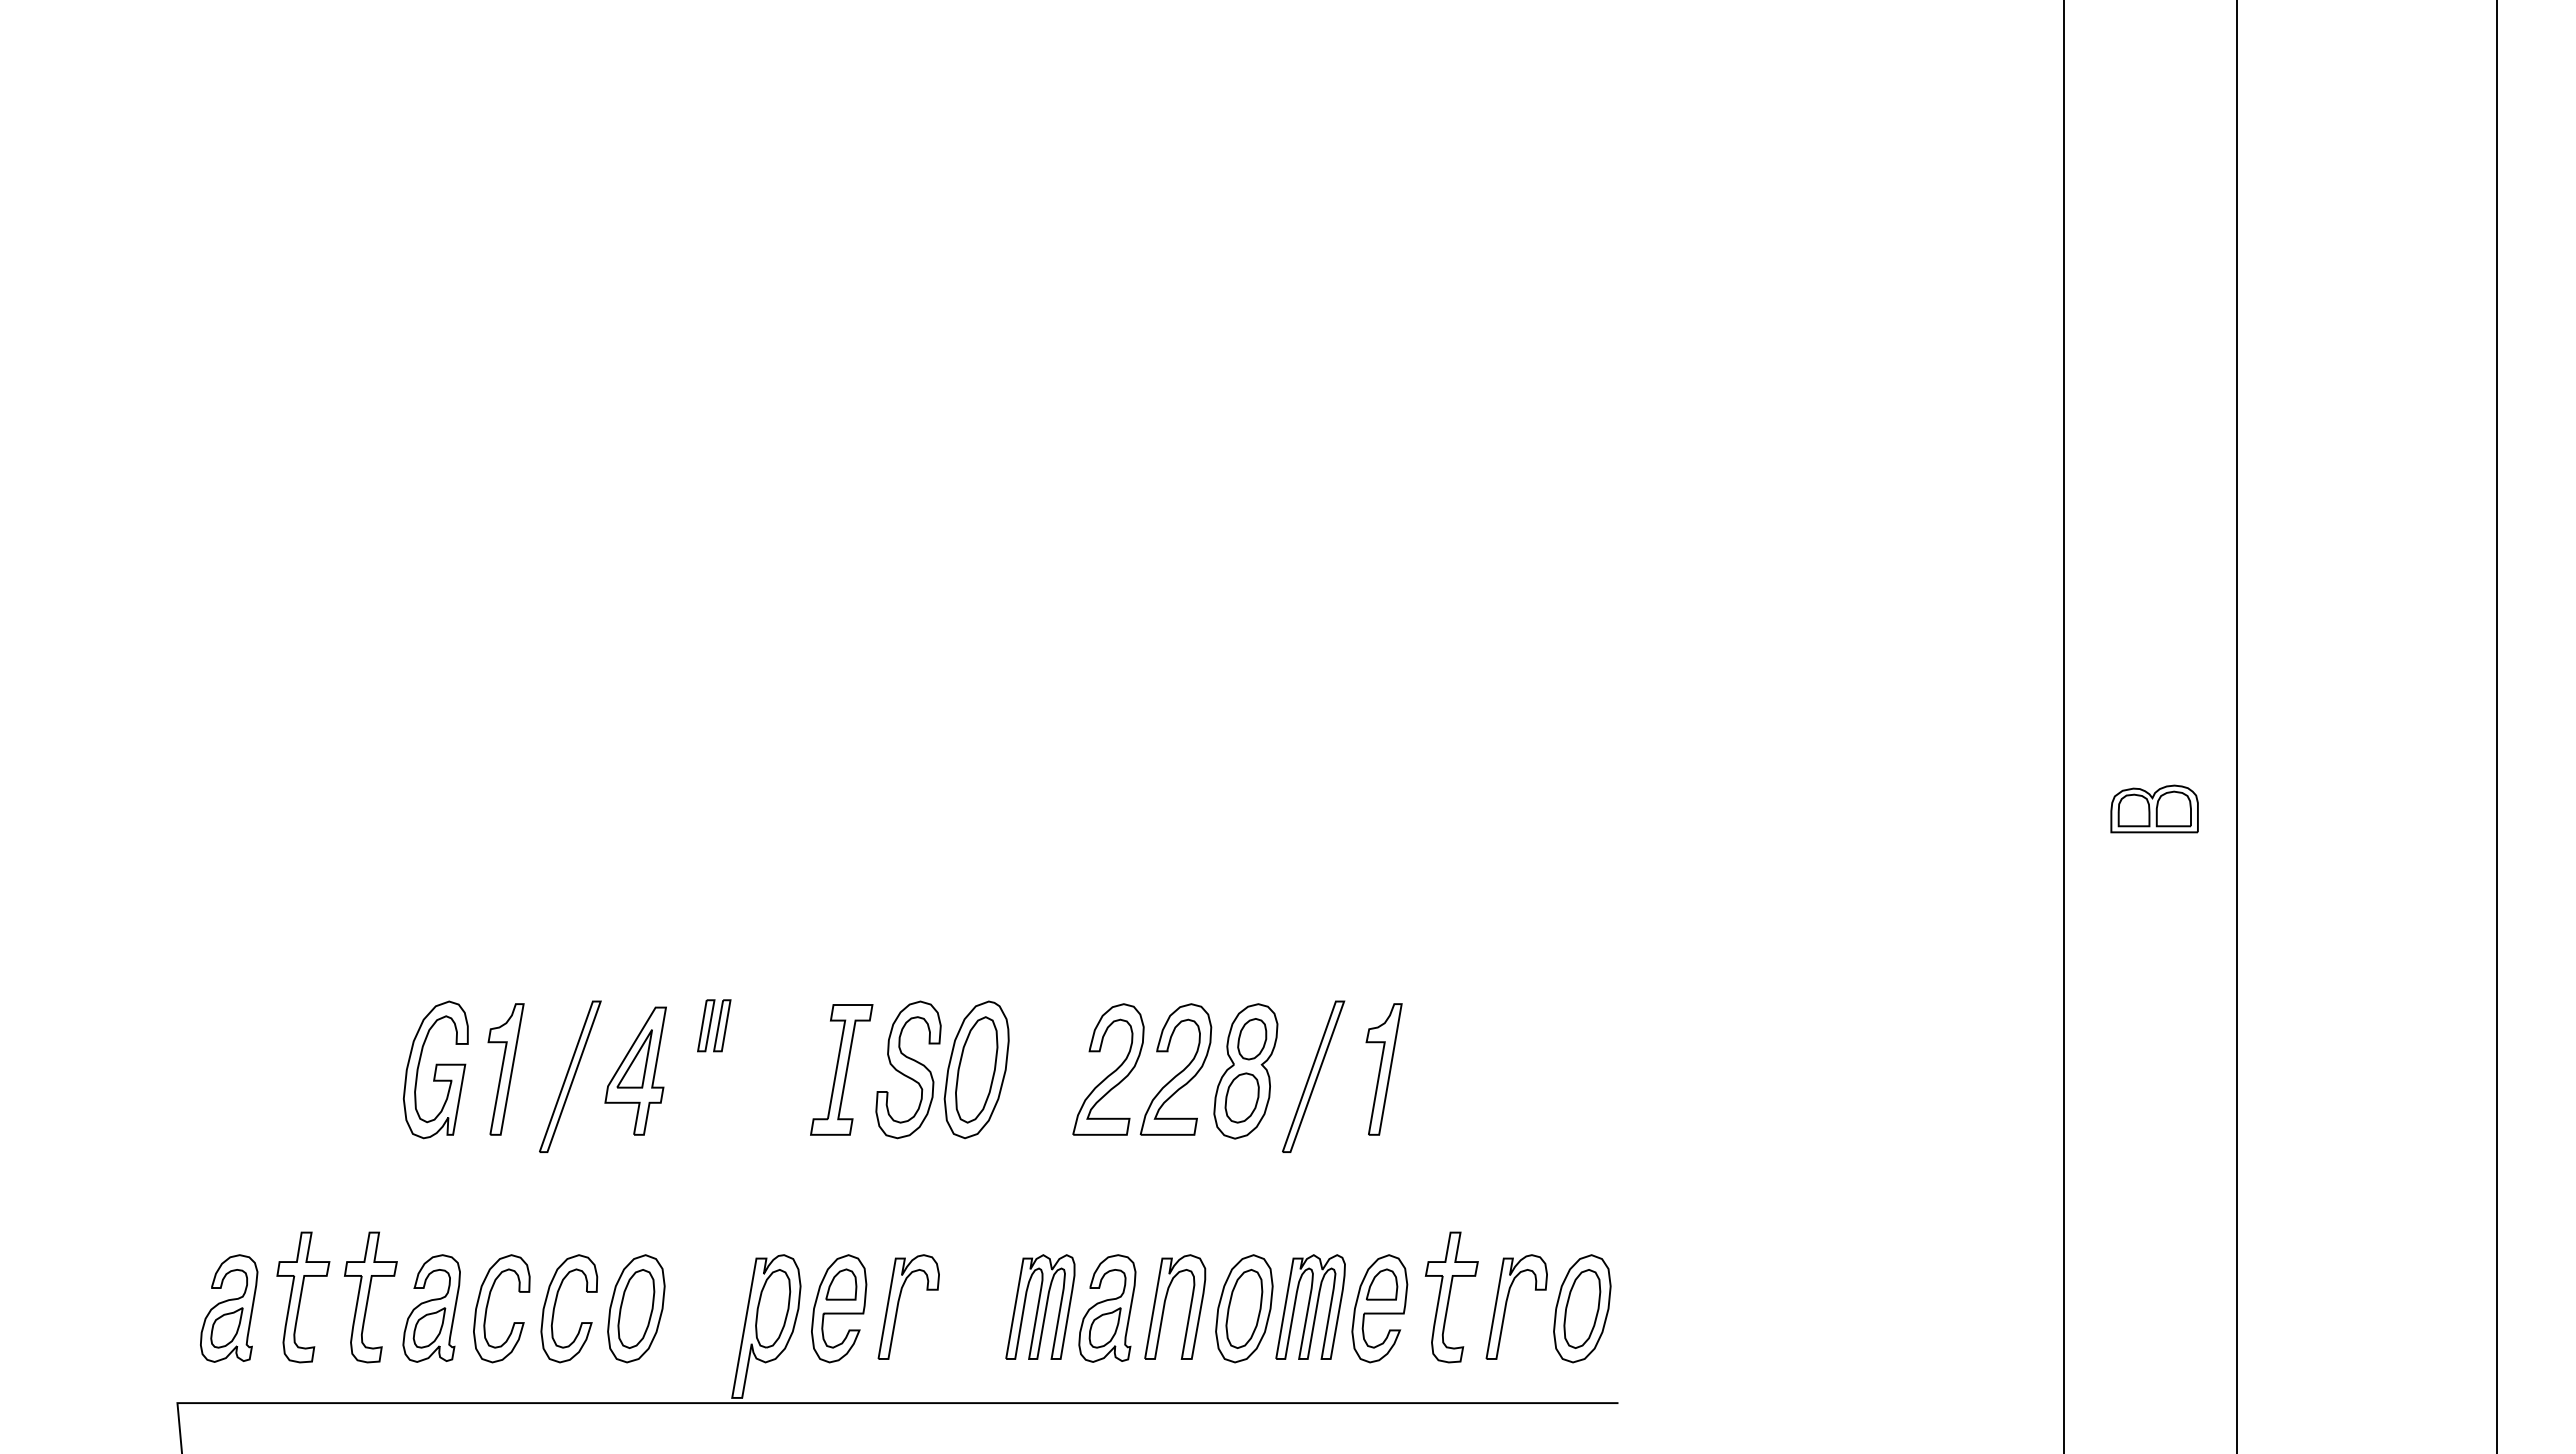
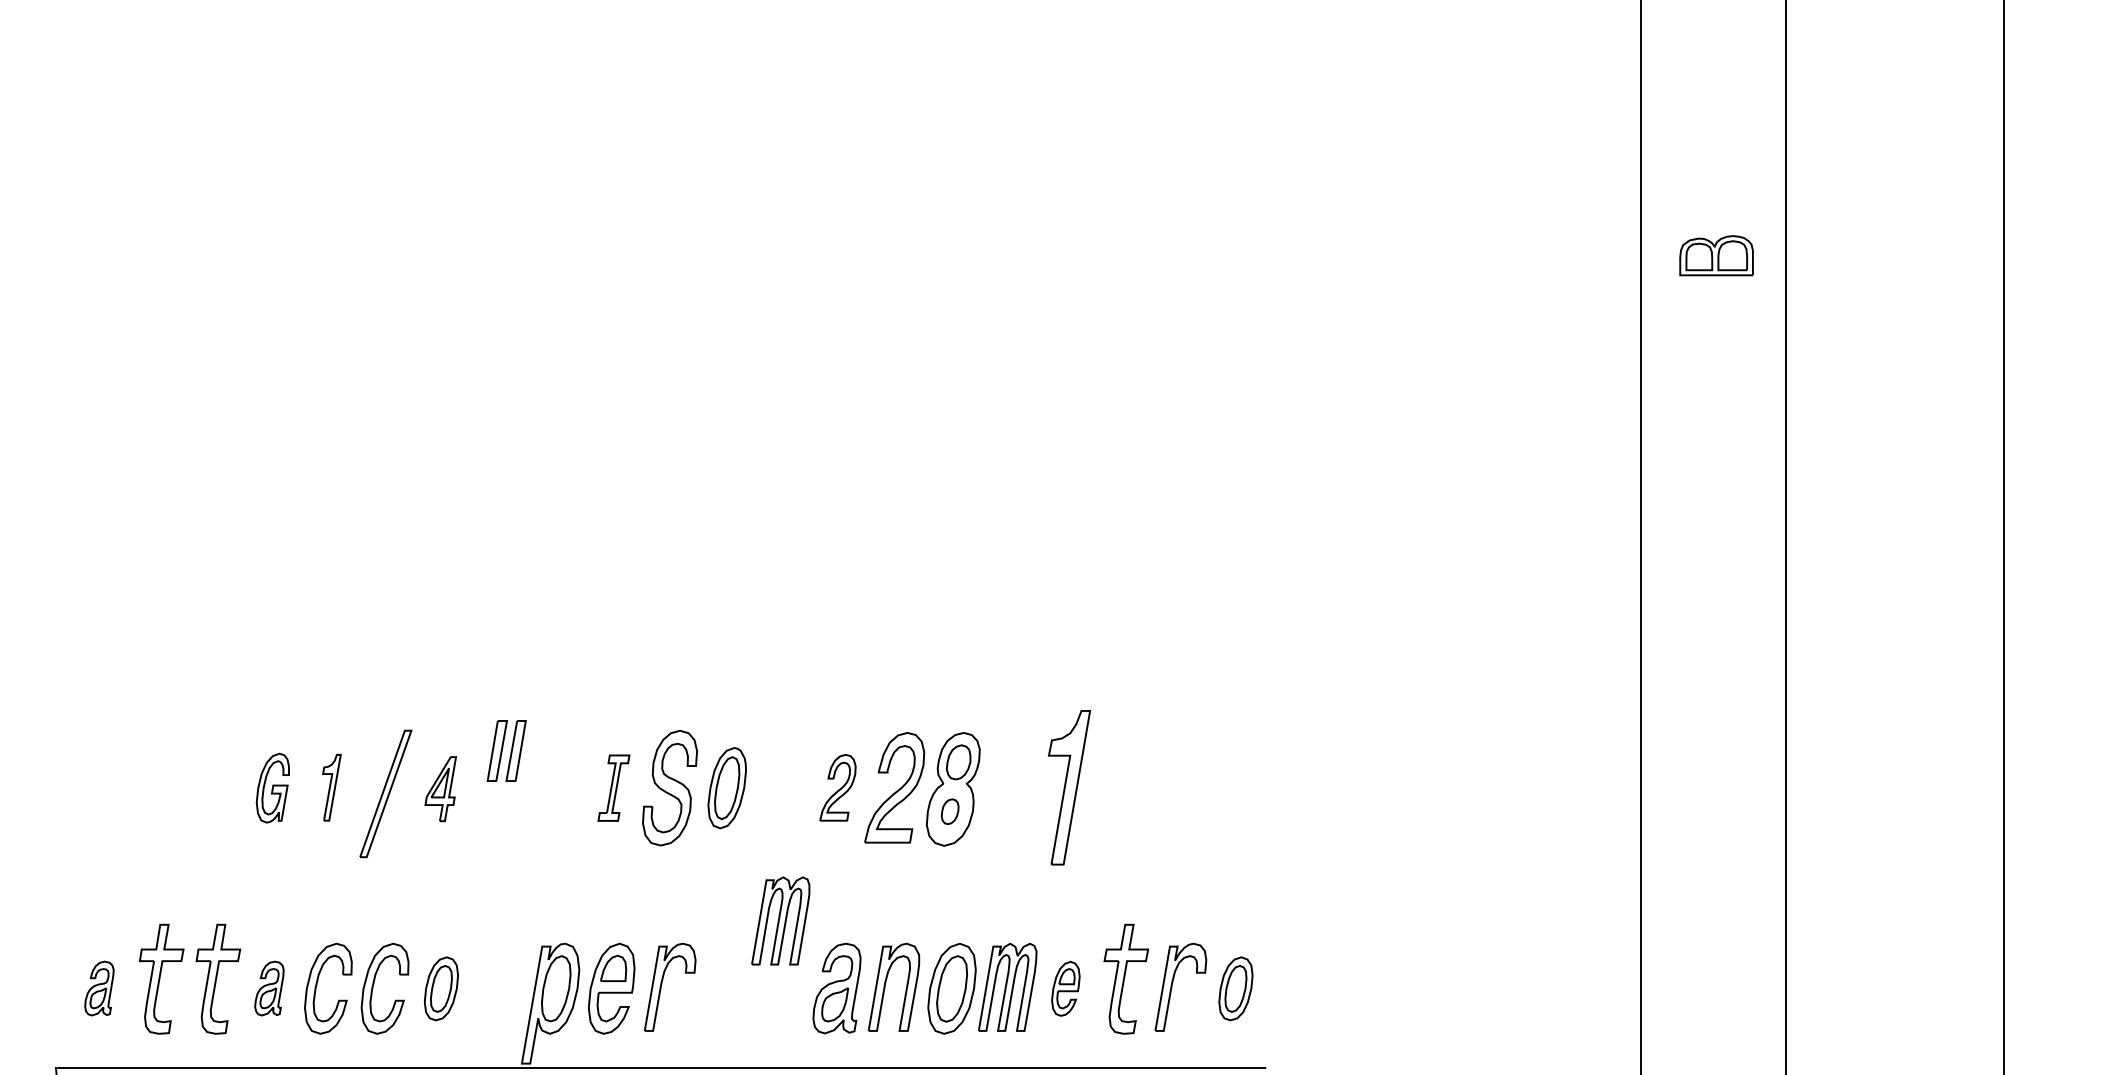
part: (2154, 808) -> (1716, 255), moved
part: (714, 1025) -> (507, 750), size x1.4
part: (435, 1069) -> (272, 787), size x0.6
part: (505, 1069) -> (331, 787), size x0.6
part: (841, 1069) -> (613, 787), size x0.6
part: (976, 1069) -> (727, 787), size x0.7
part: (1108, 1069) -> (837, 787), size x0.6
part: (1383, 1069) -> (1068, 787), size x1.4
part: (635, 1070) -> (440, 788), size x0.6
part: (1313, 1076) -> (1010, 793), removed
part: (1241, 1097) -> (949, 811), size x0.6
part: (1040, 1306) -> (780, 920), moved
part: (229, 1308) -> (99, 988), size x0.6
part: (431, 1308) -> (269, 988), size x0.6
part: (636, 1308) -> (441, 988), size x0.7
part: (1379, 1308) -> (1065, 988), size x0.6
part: (1582, 1308) -> (1236, 988), size x0.7

